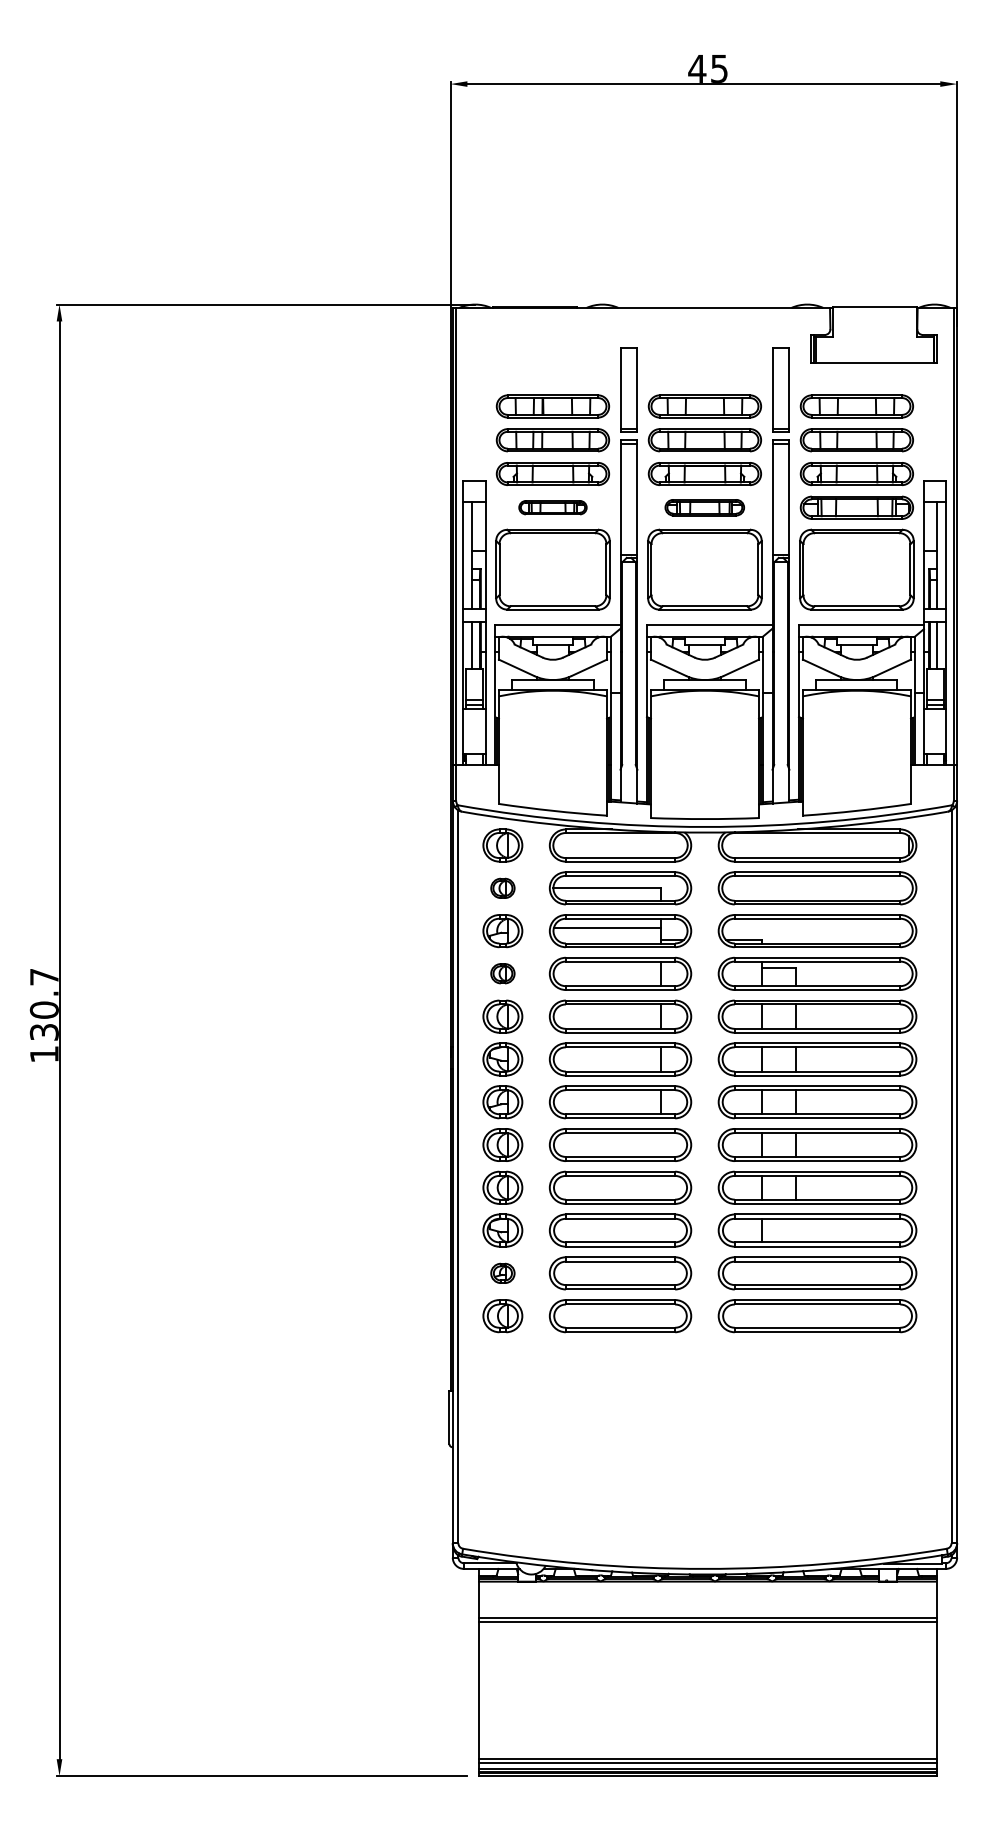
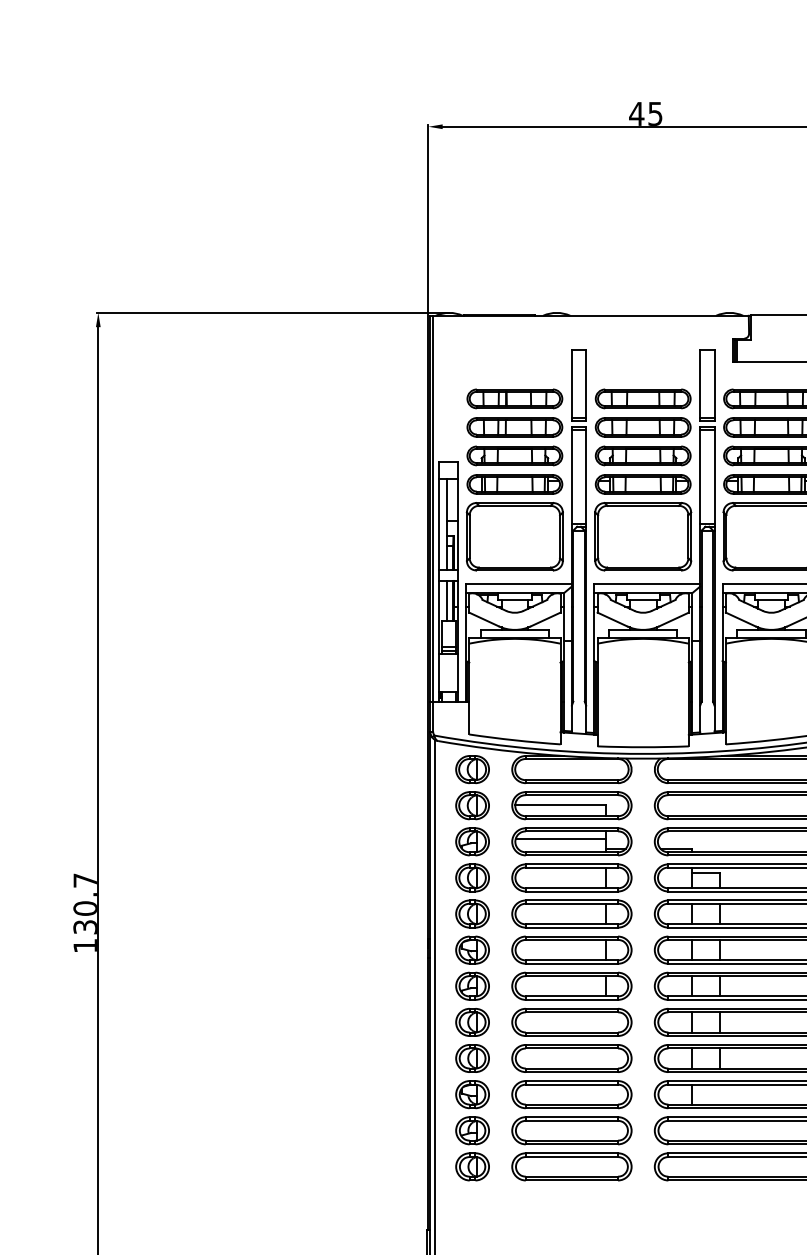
part: (552, 507) -> (514, 484), size x1.67
part: (704, 507) -> (642, 484), size x1.43
part: (502, 888) -> (472, 805), size x1.67
part: (502, 973) -> (472, 877), size x1.67
part: (502, 1273) -> (472, 1130), size x1.67

